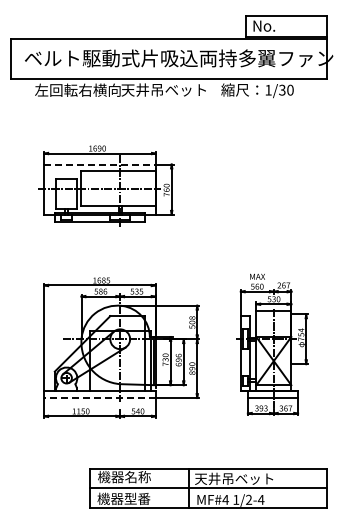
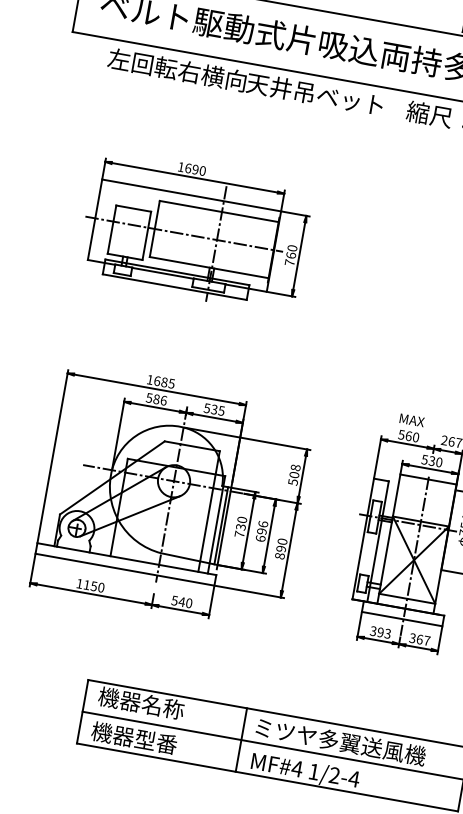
line: (100, 164) -> (192, 195), dashed -> solid
line: (100, 398) -> (125, 570), dashed -> solid
text: (248, 478) -> (339, 741), 天井吊ベット -> ミツヤ多翼送風機

